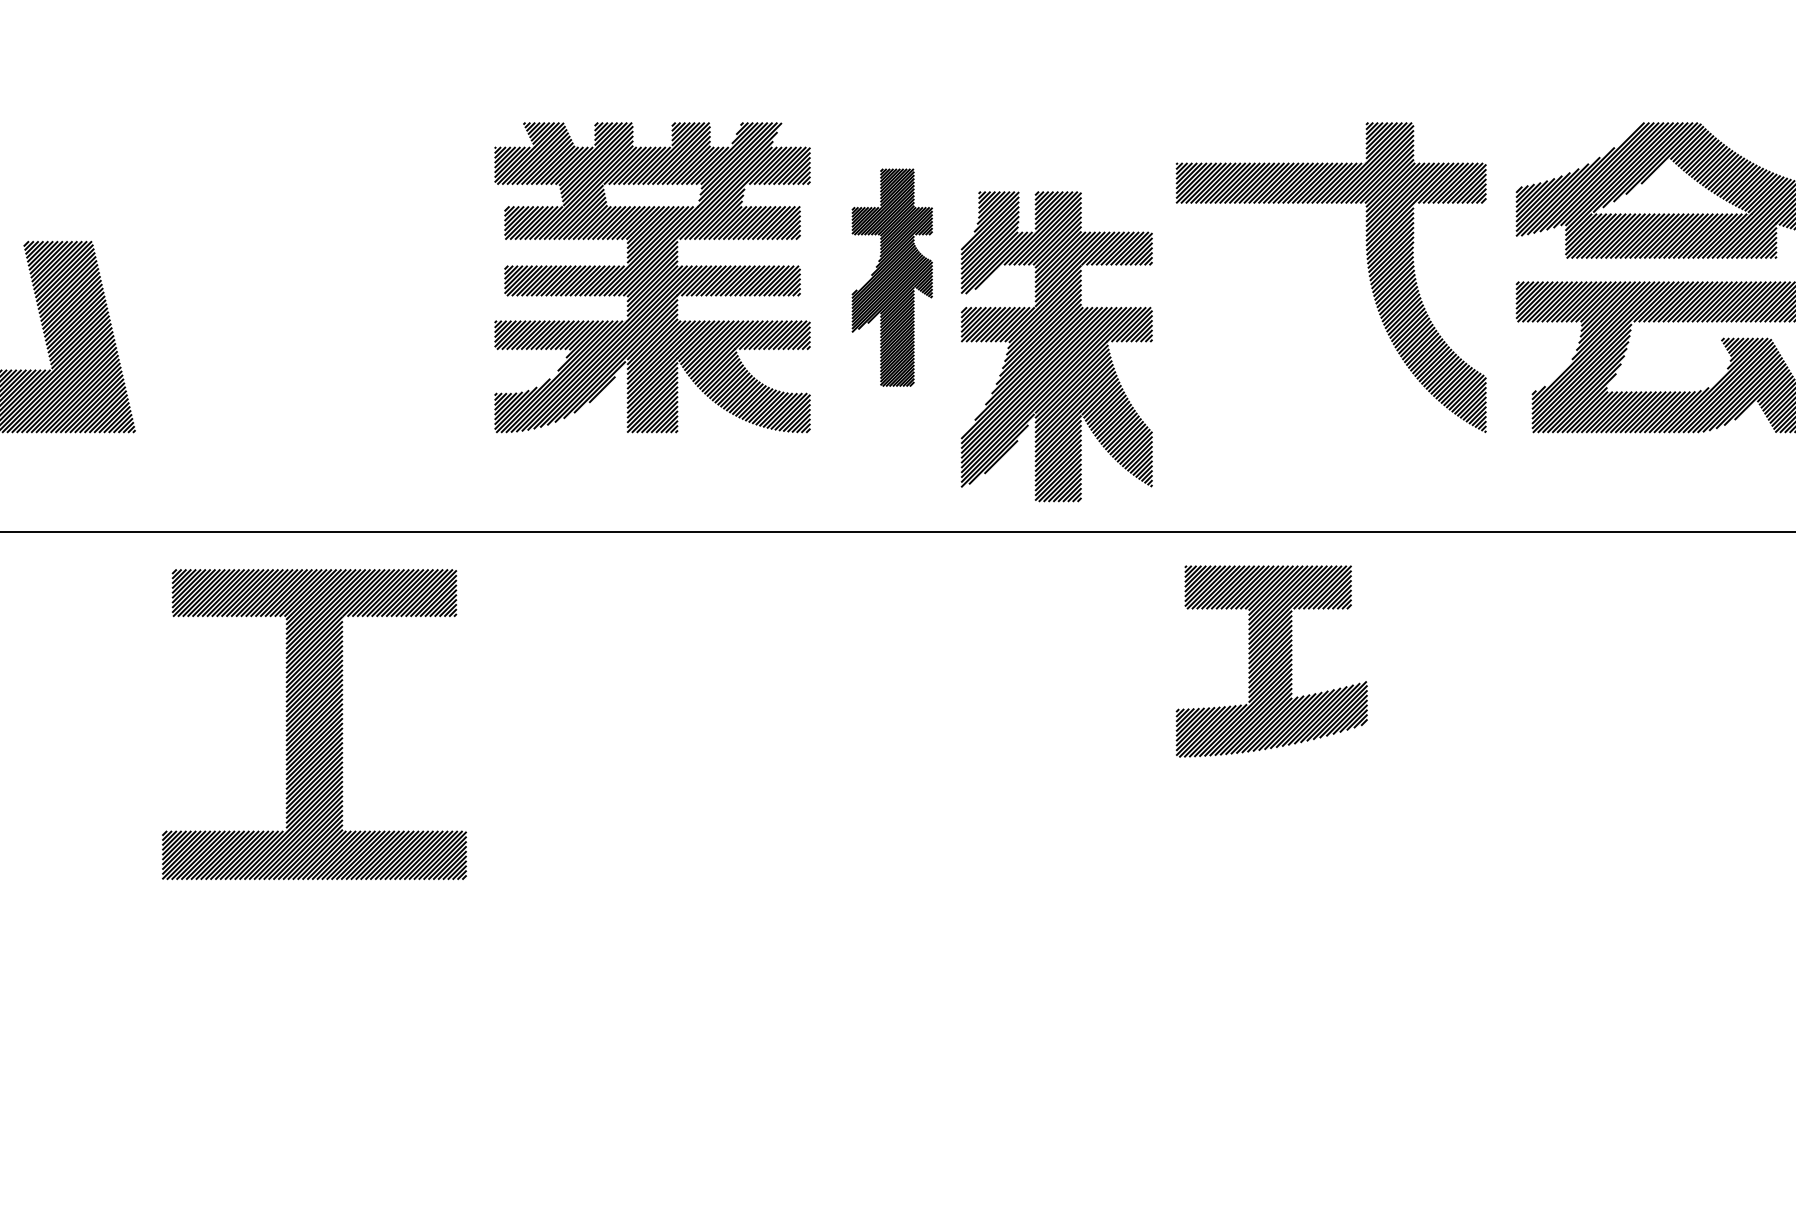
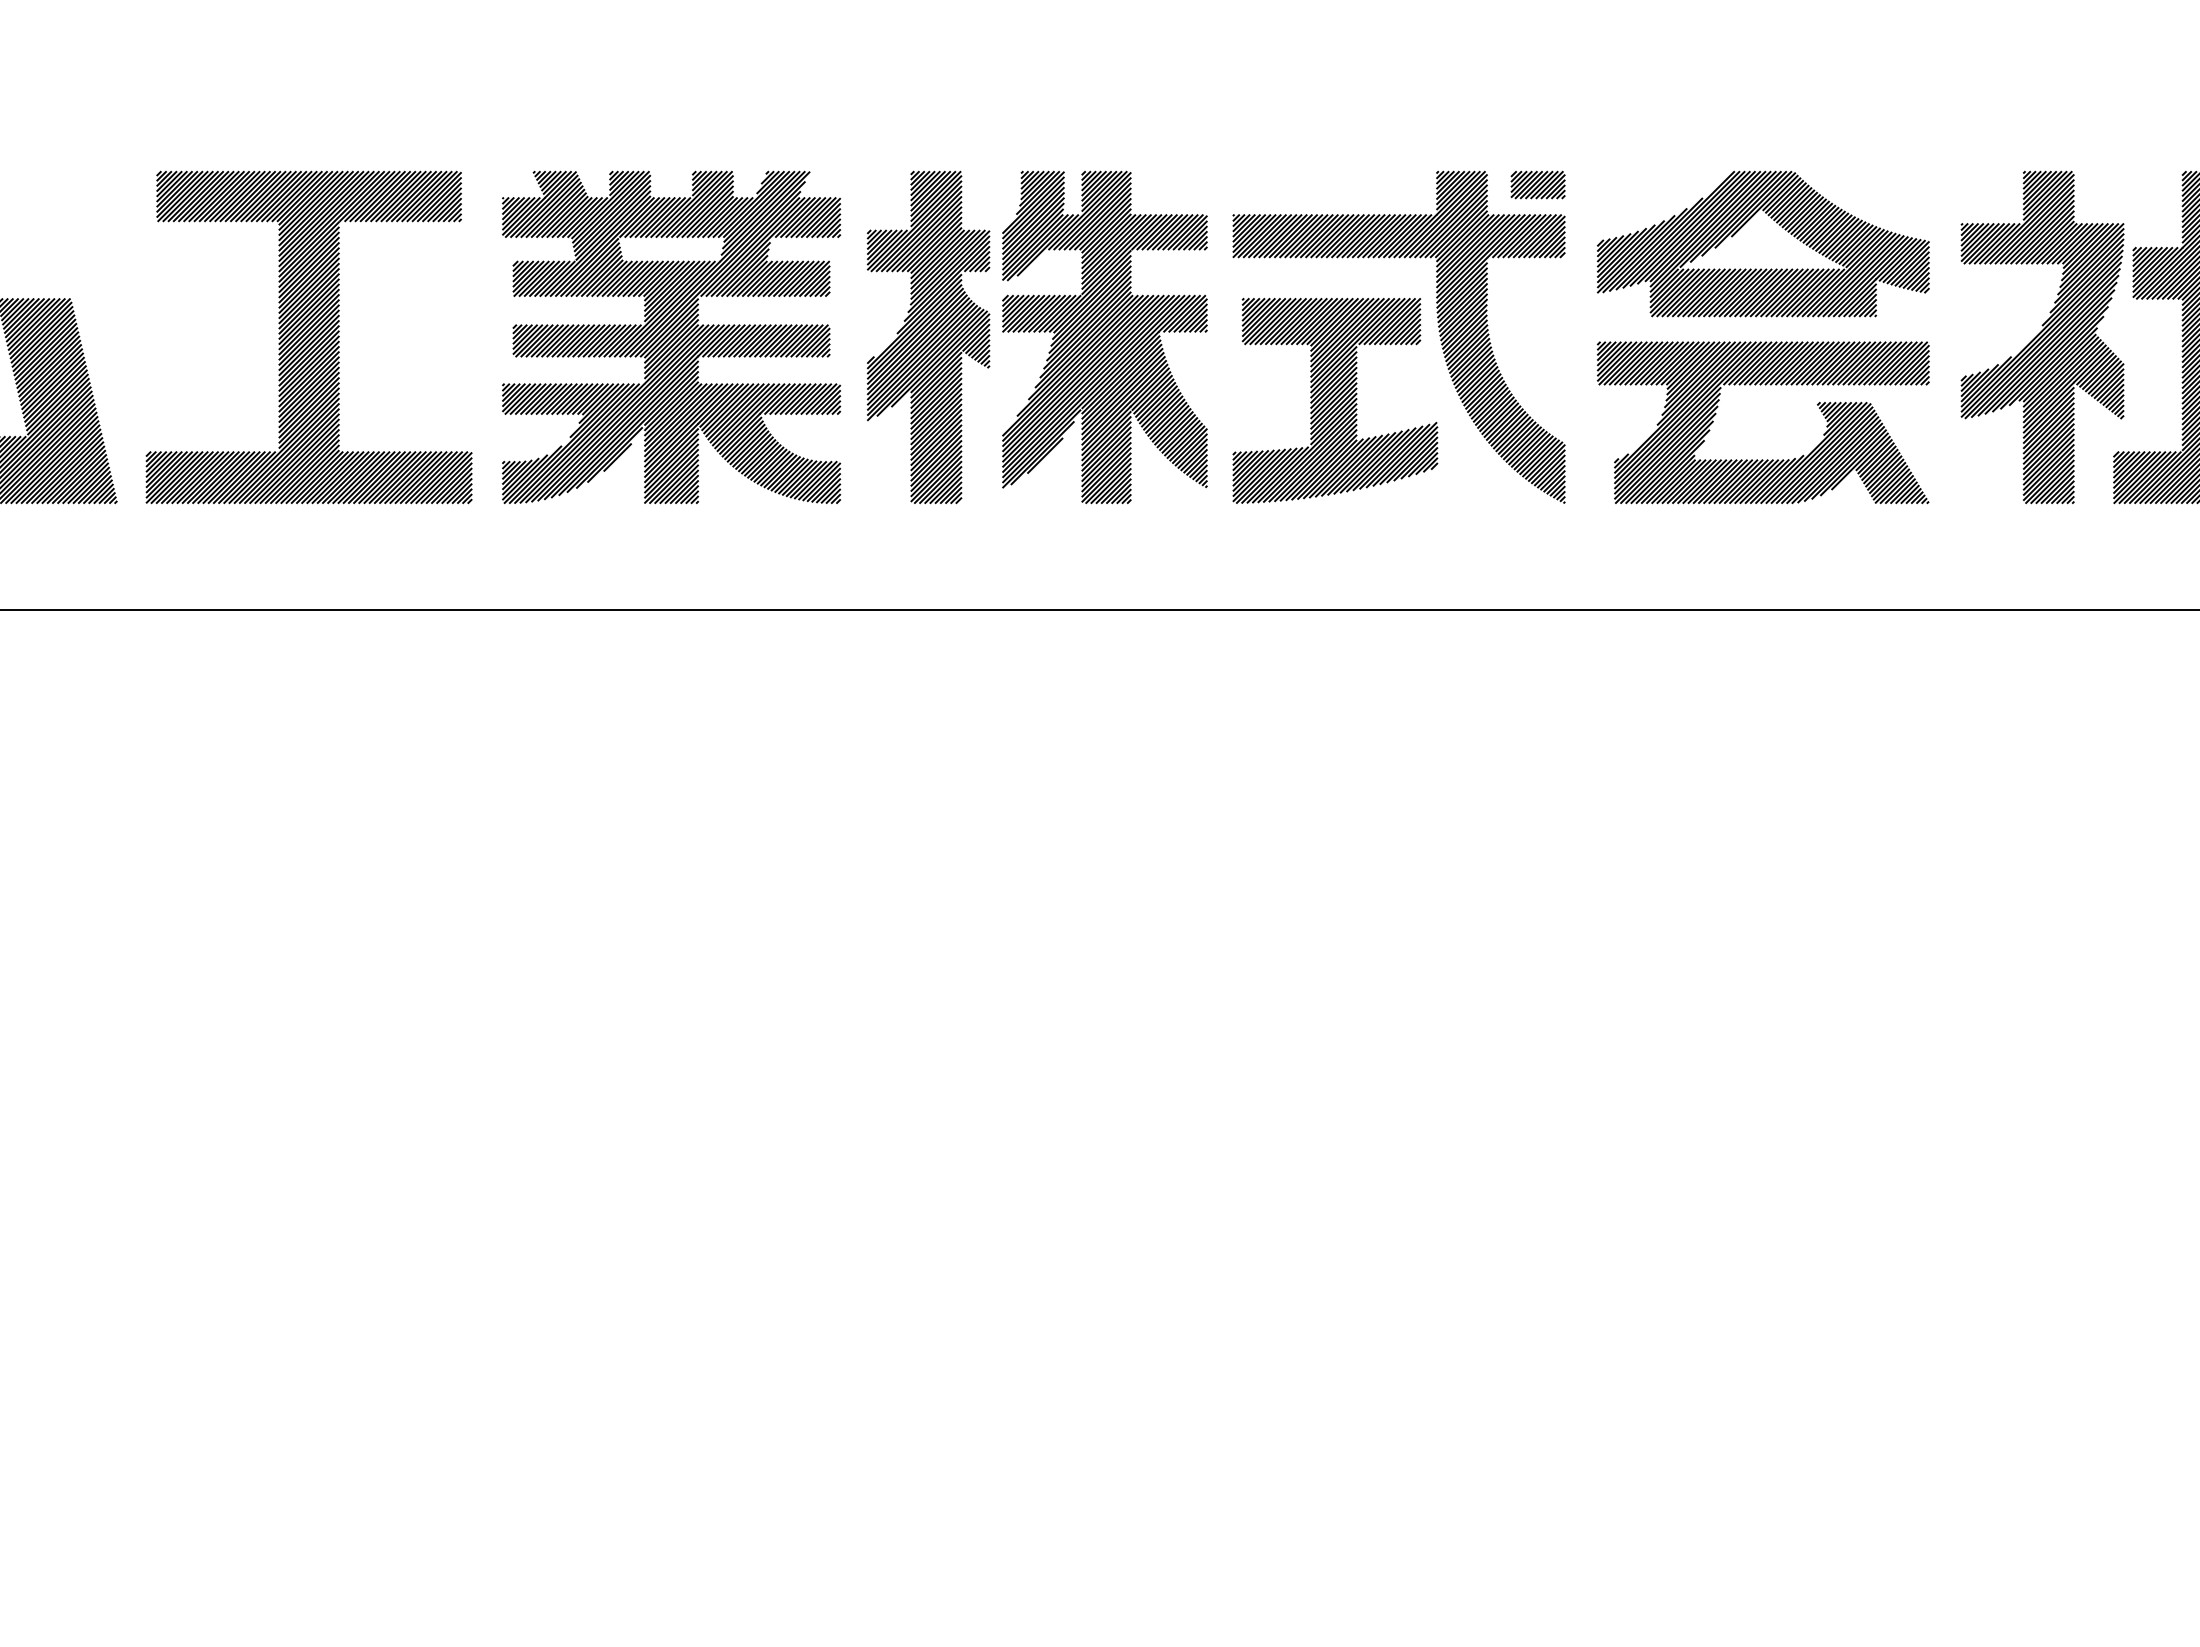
part: (1460, 134) -> (1537, 184), added
part: (892, 277) -> (928, 337), size x1.43
part: (1056, 346) -> (1104, 337), moved
part: (1271, 661) -> (1335, 400), moved
part: (313, 724) -> (308, 337), moved

